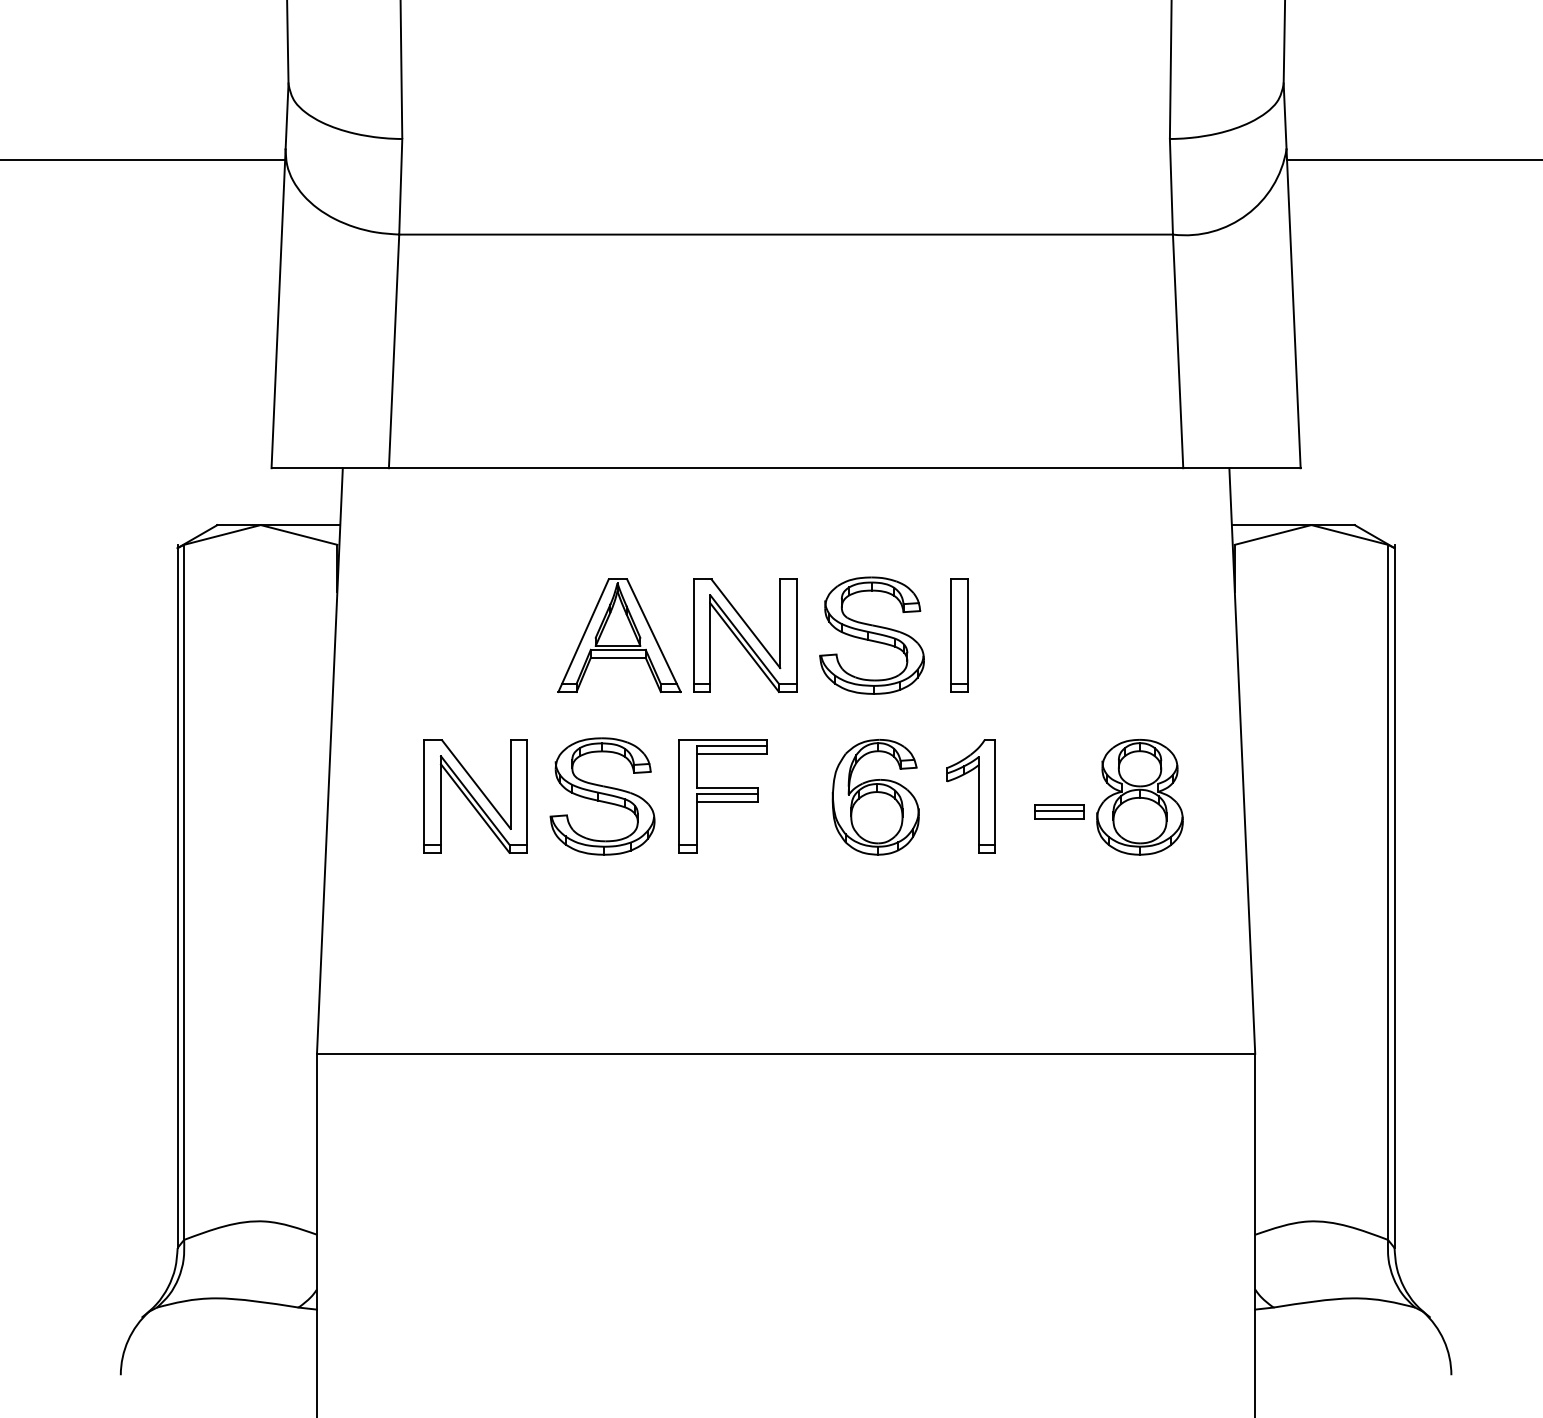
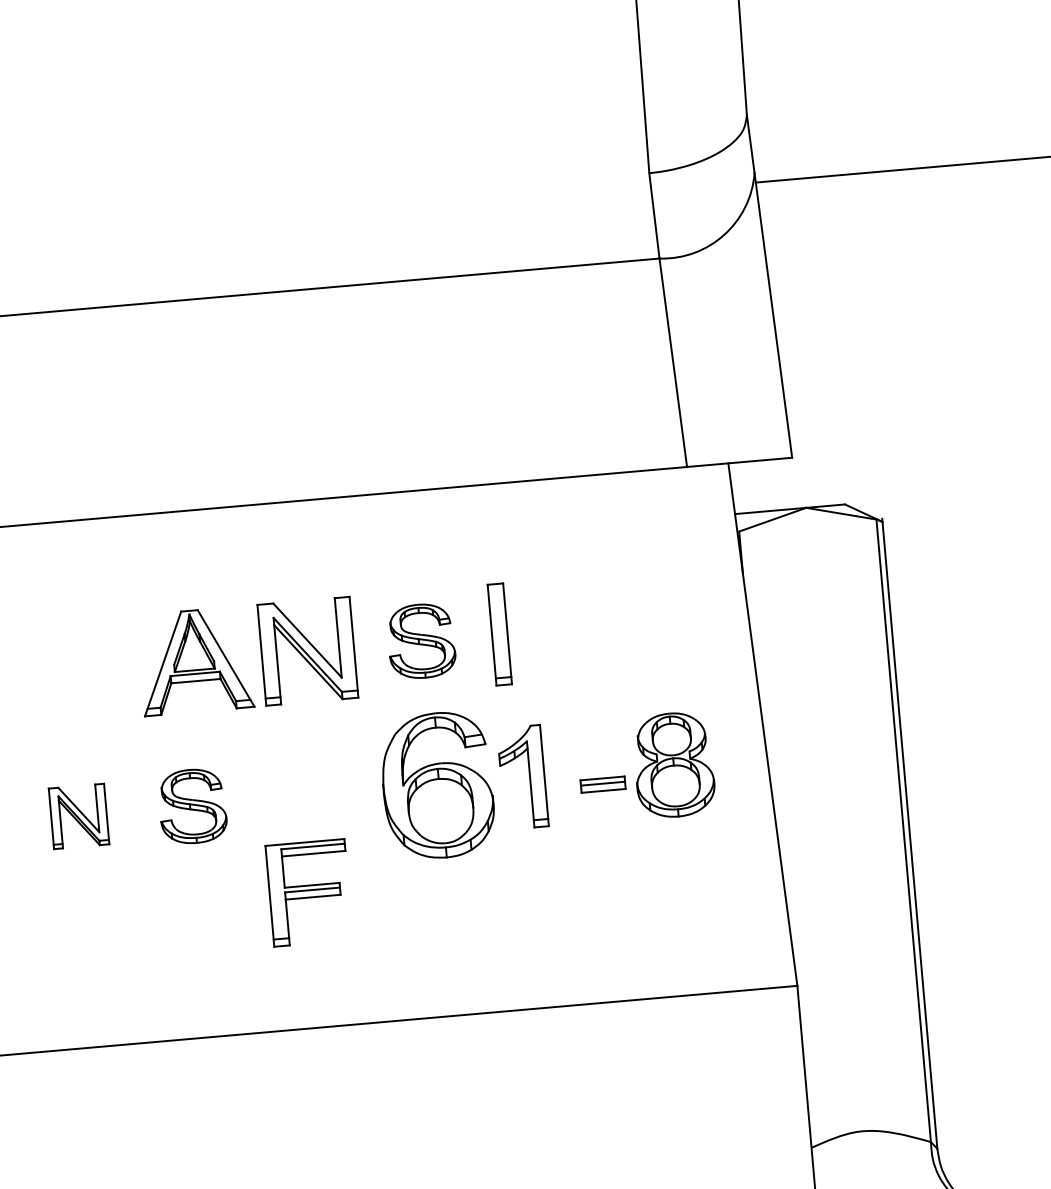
part: (871, 635) -> (420, 641), size x0.7
part: (475, 796) -> (78, 816), size x0.6
part: (602, 796) -> (192, 806), size x0.7
part: (722, 796) -> (308, 892), moved
part: (875, 797) -> (437, 785), size x1.4

